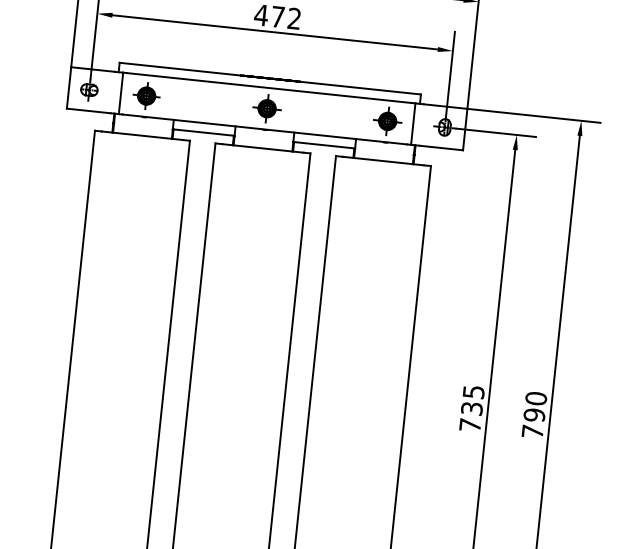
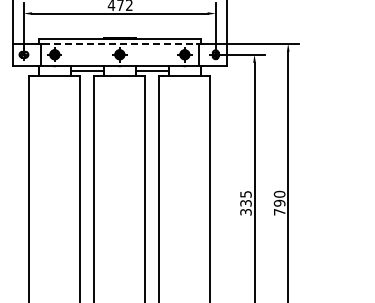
line: (268, 87) -> (119, 43), solid -> dashed
text: (469, 425) -> (245, 212), 735 -> 335

